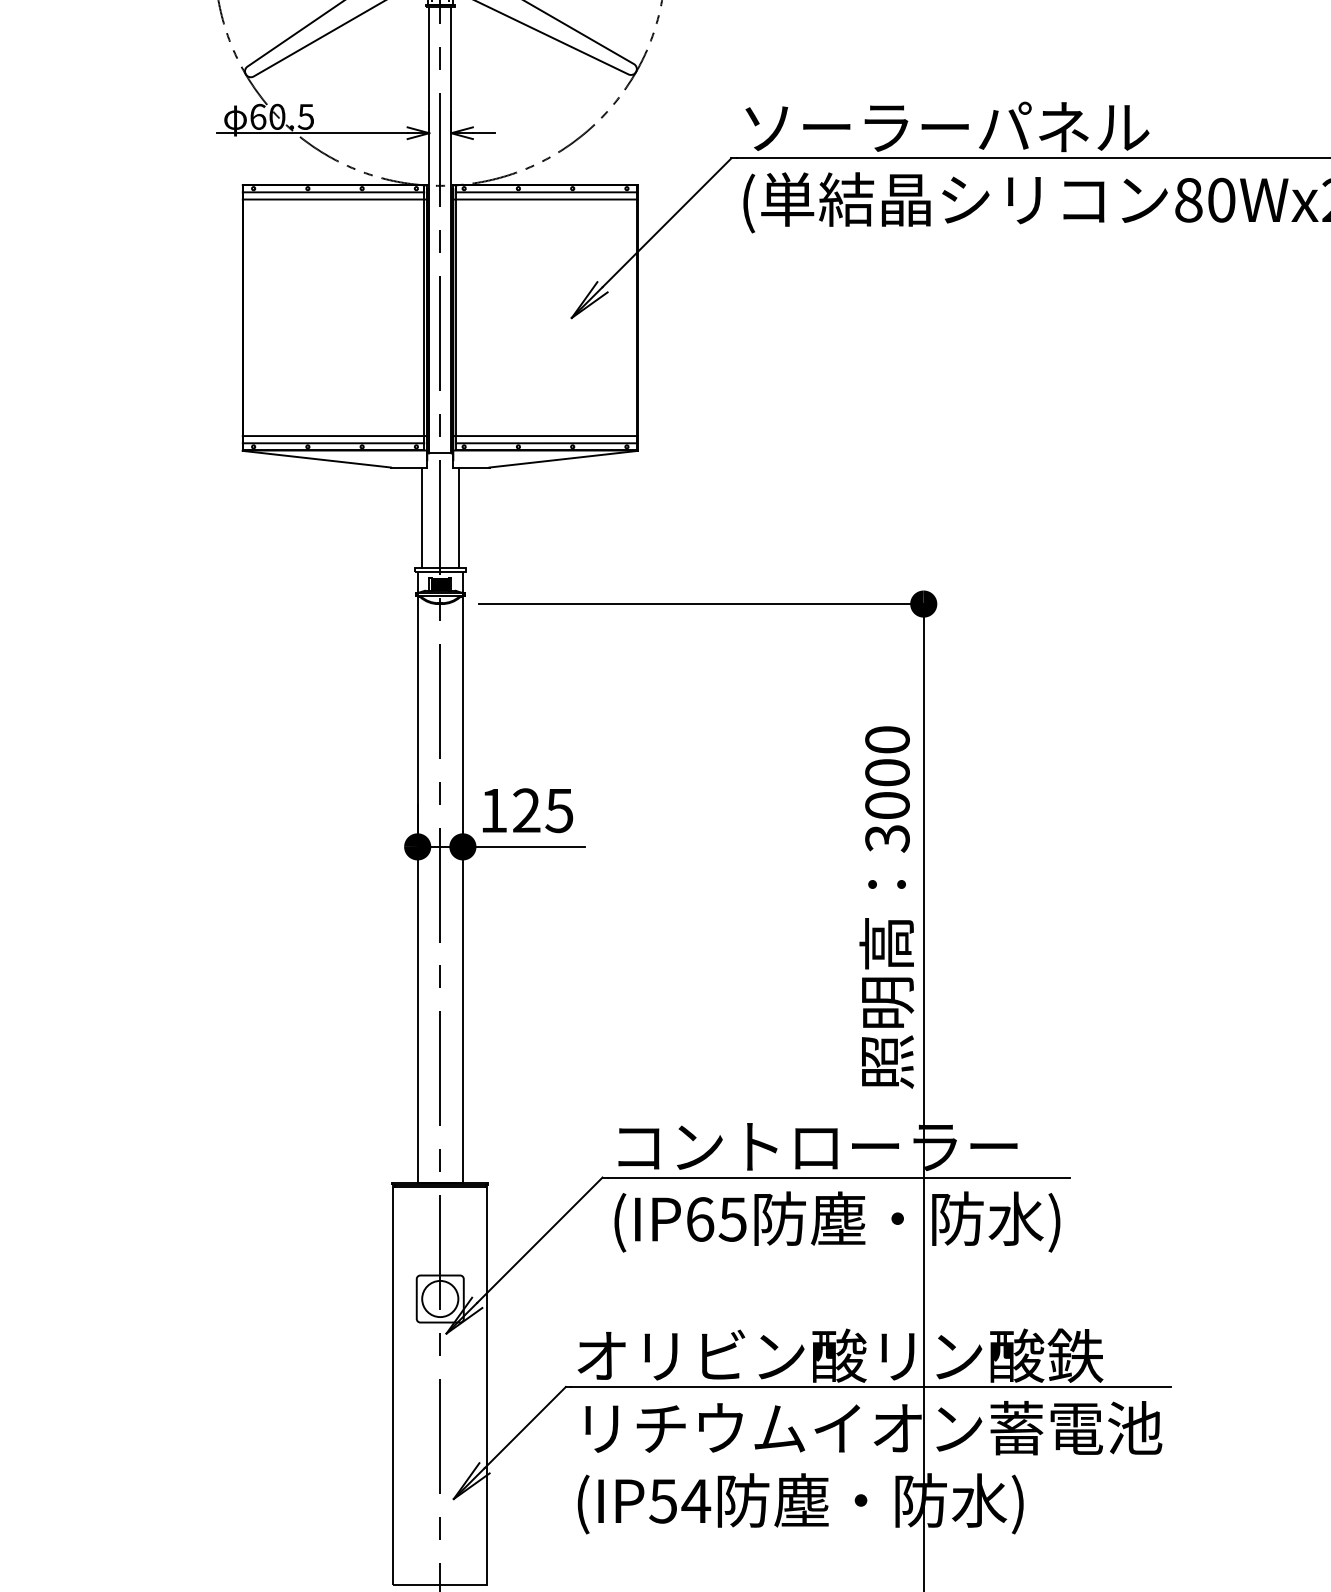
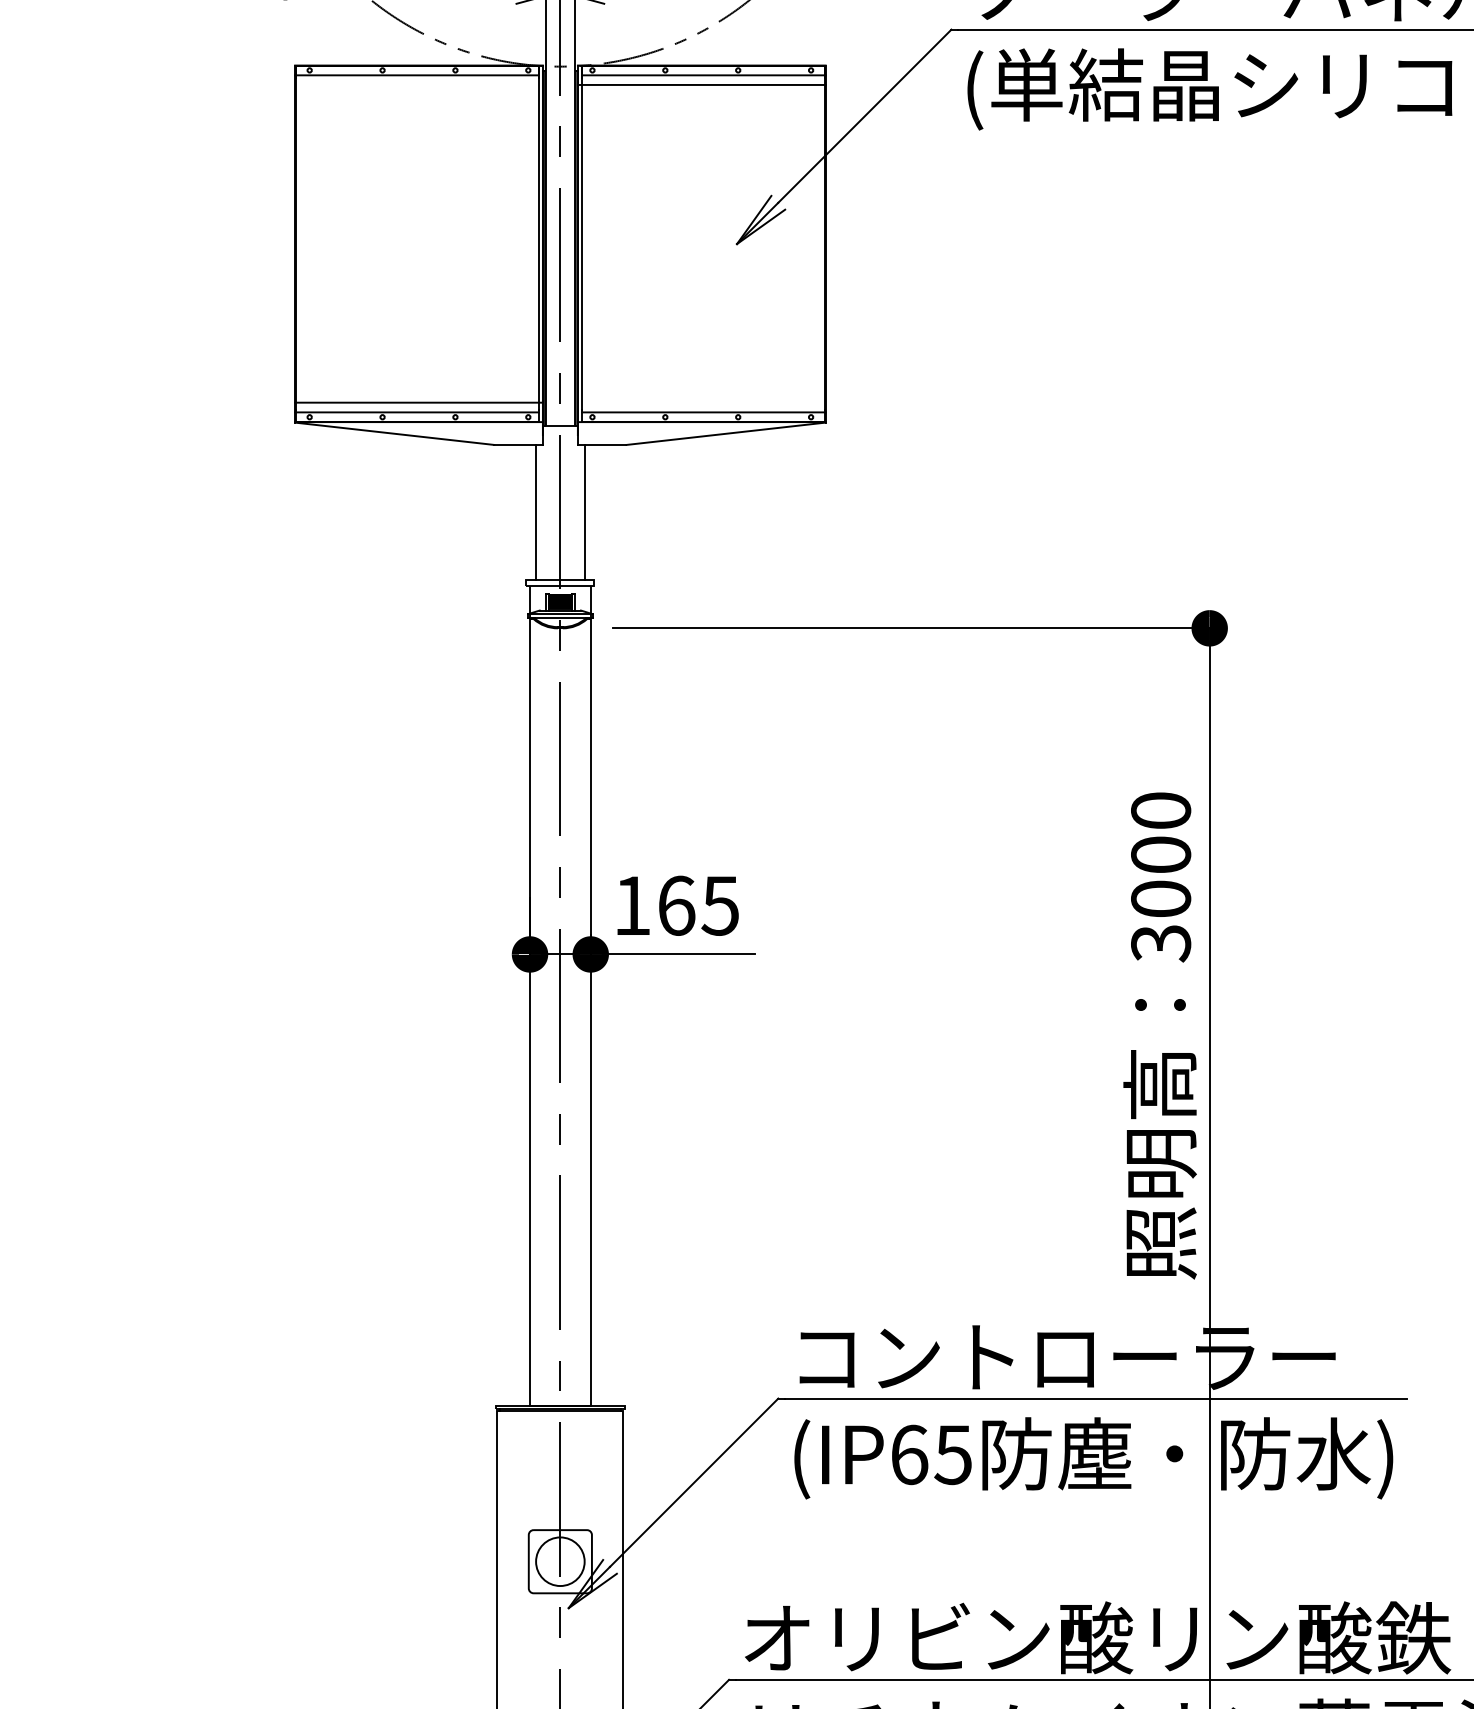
line: (334, 199) -> (418, 84), removed
line: (545, 436) -> (701, 403), removed
text: (526, 810) -> (676, 905), 125 -> 165

